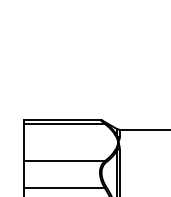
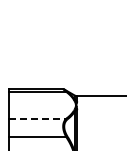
line: (63, 161) -> (37, 118), solid -> dashed

